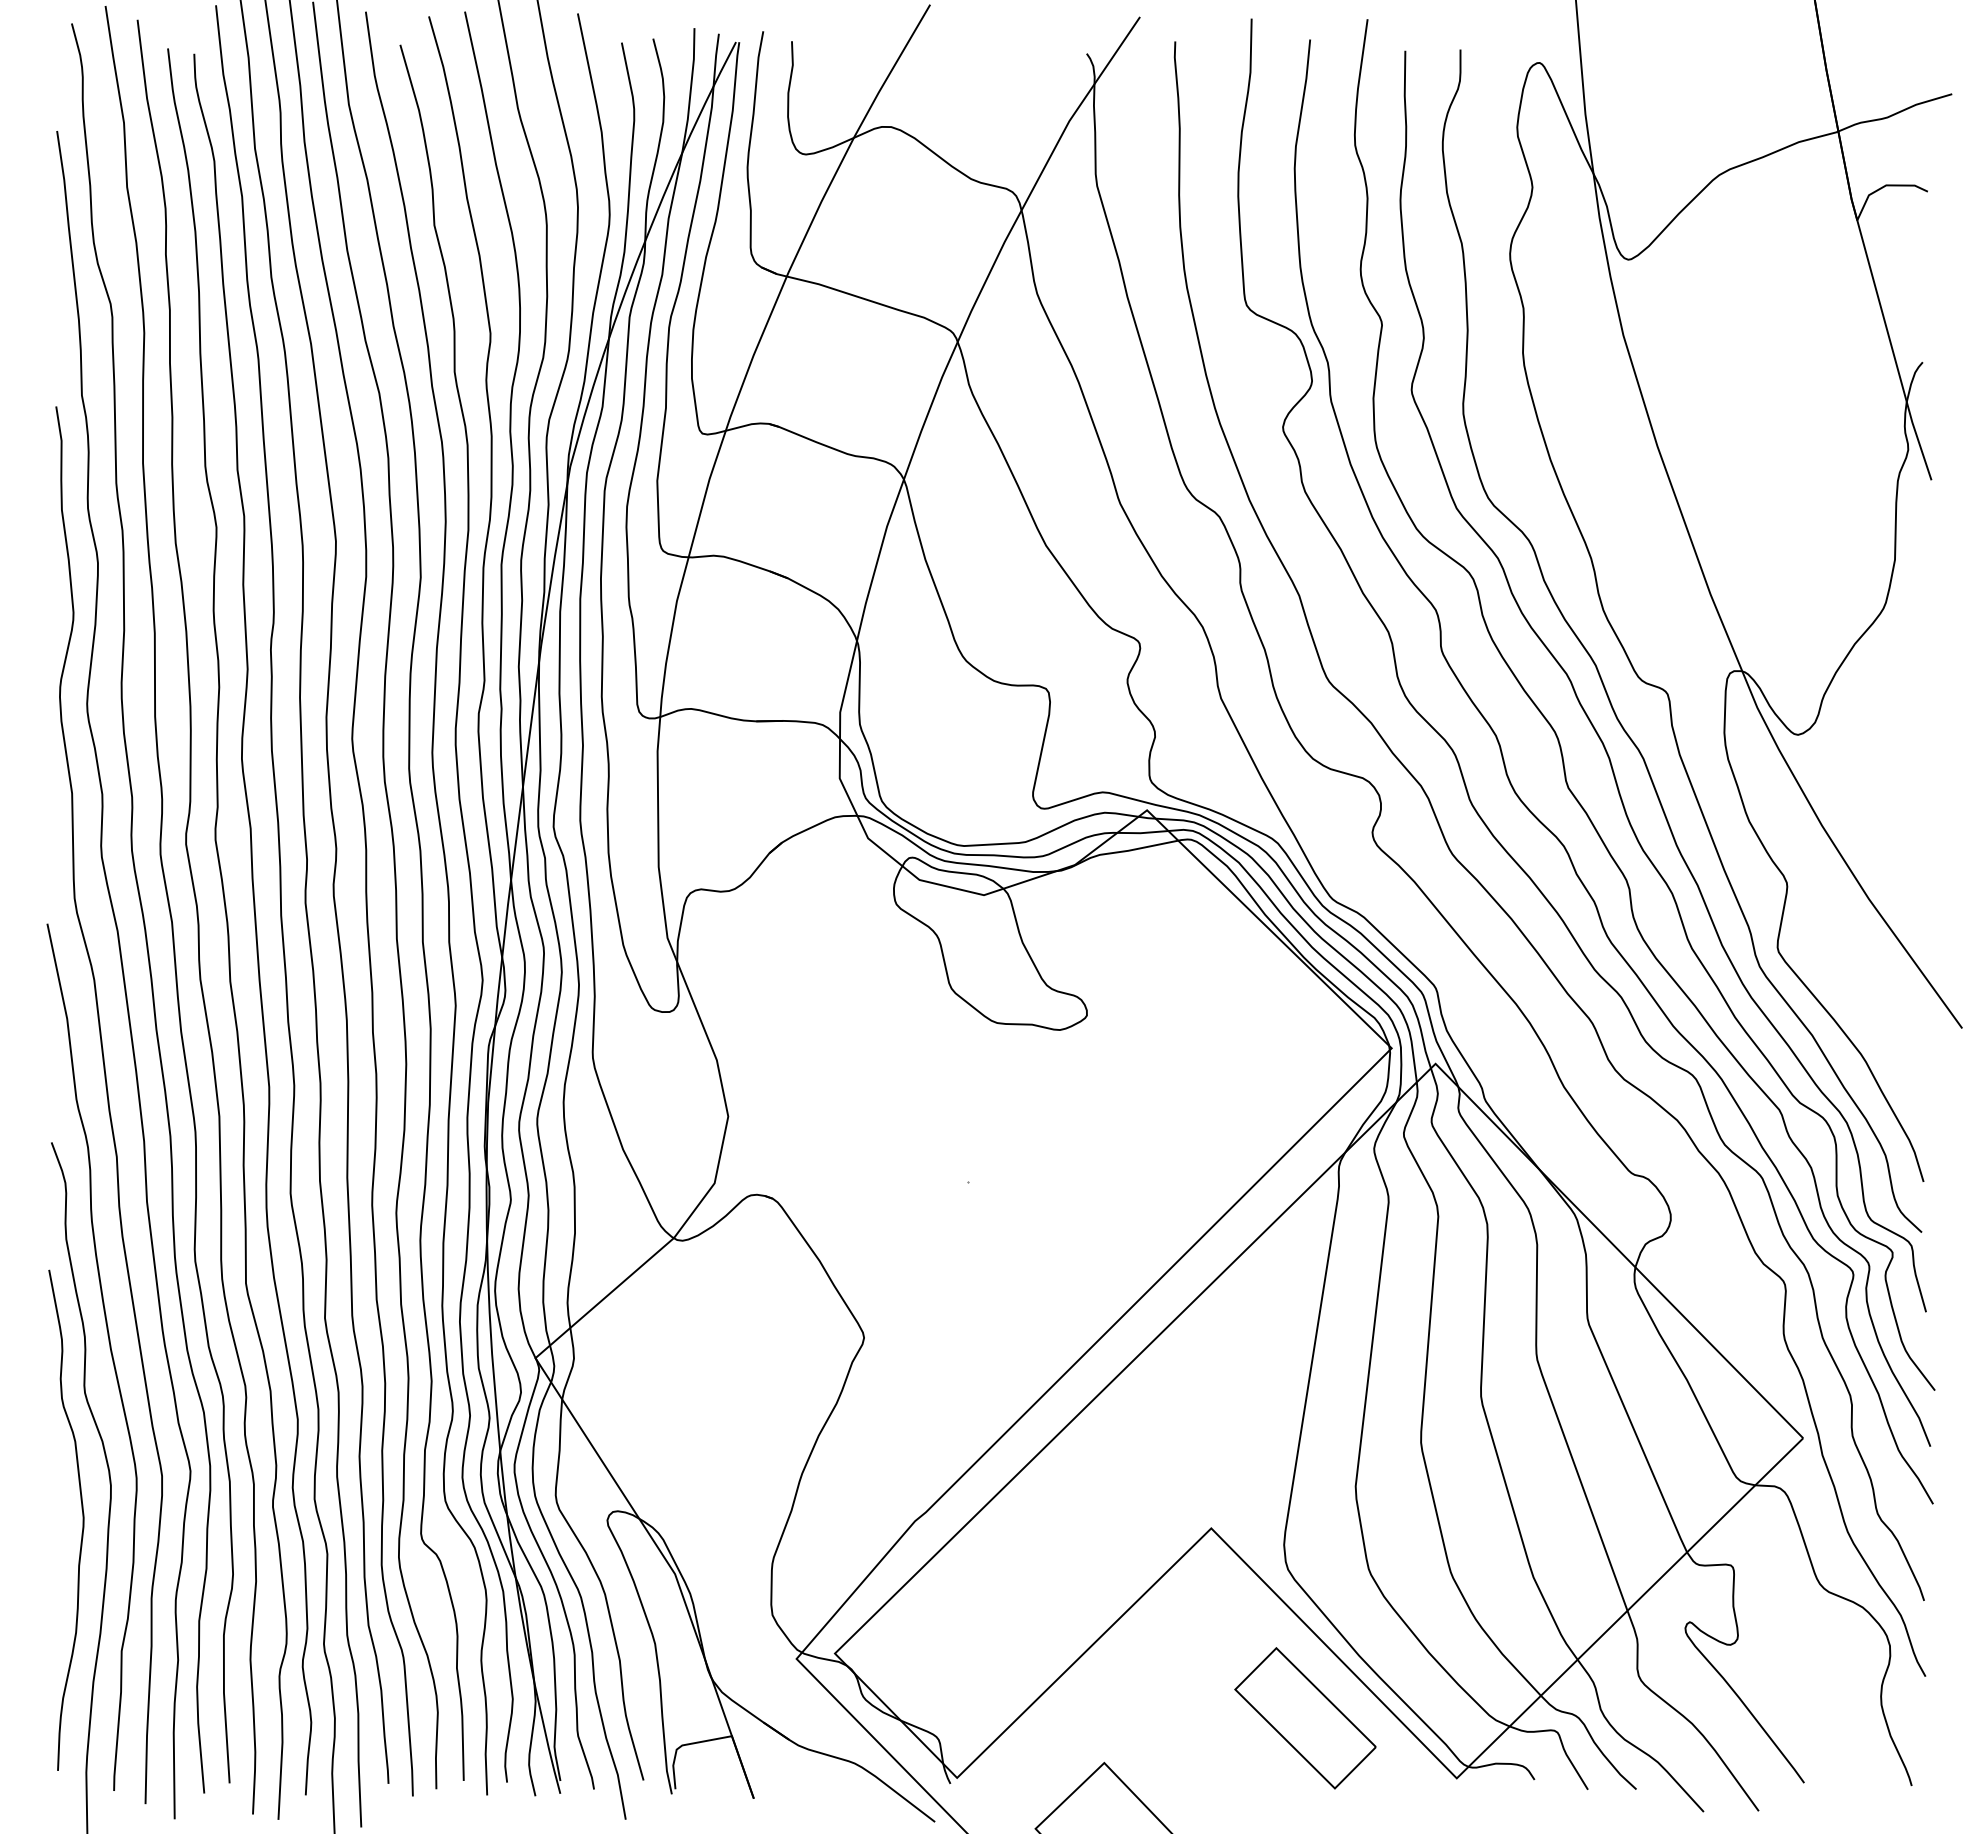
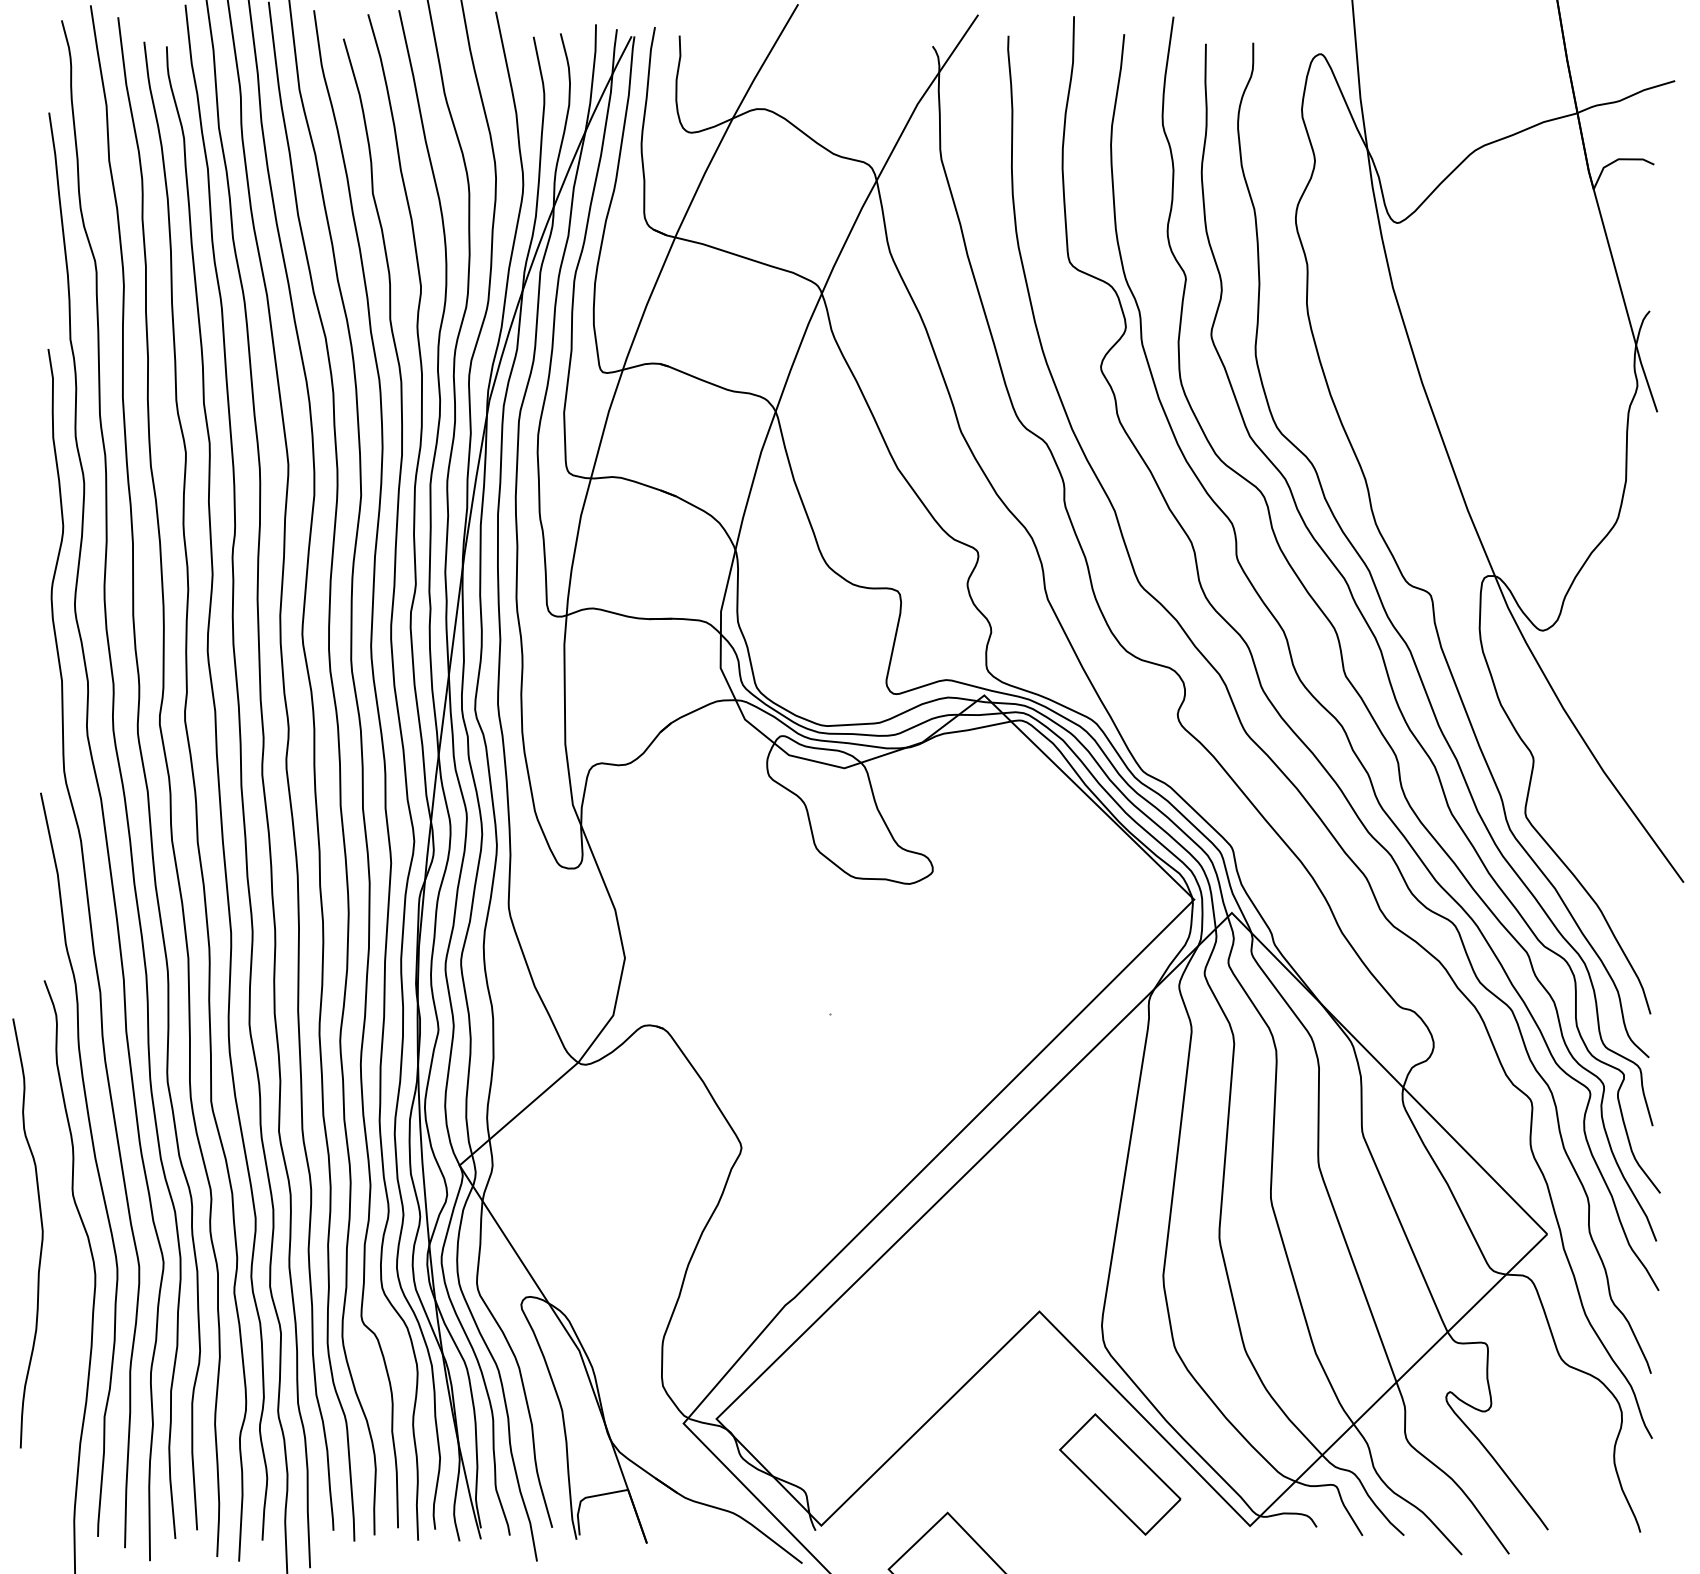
curve: (82, 1519) -> (41, 1232), moved

